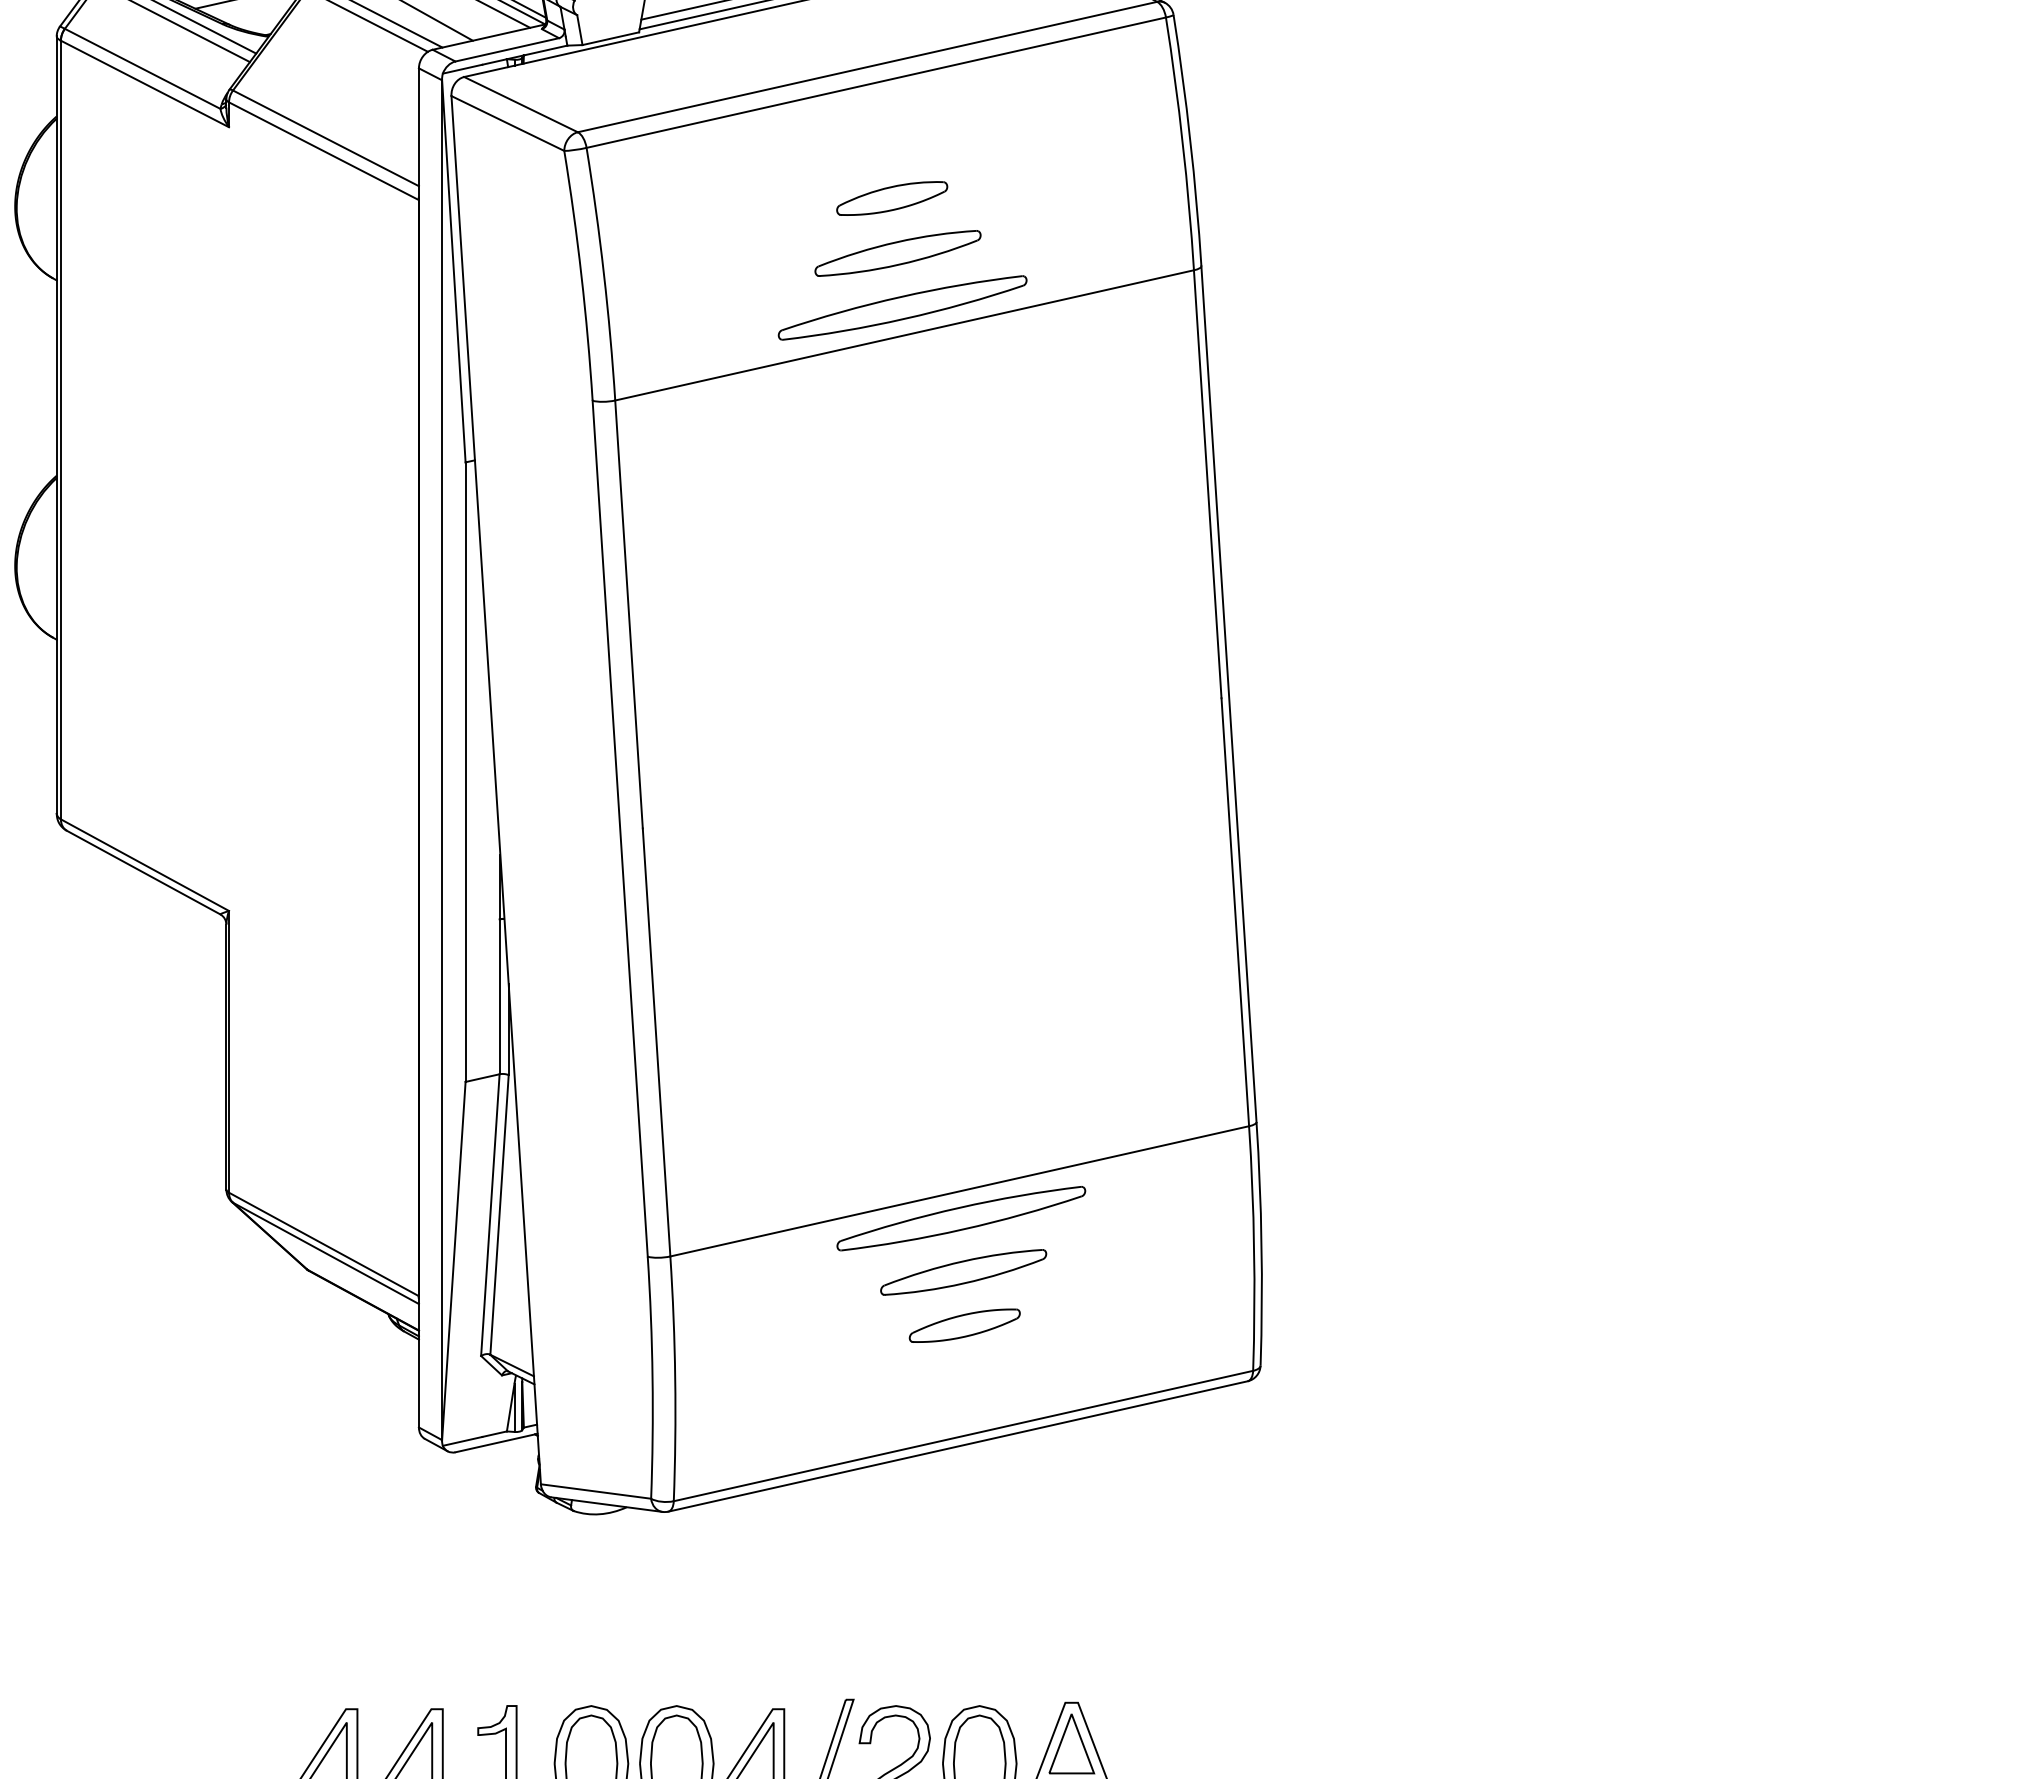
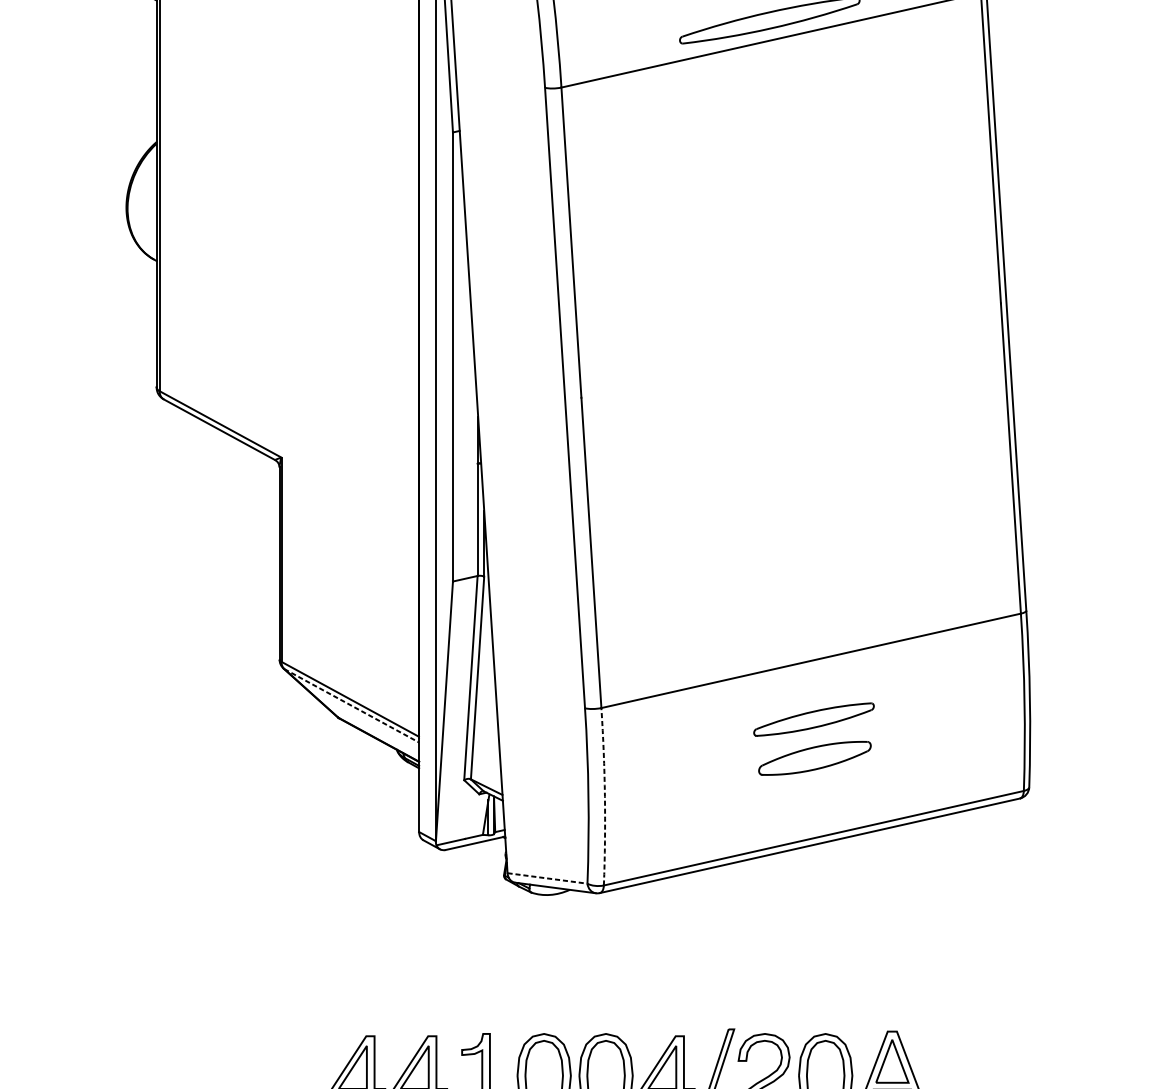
part: (961, 1218) -> (812, 680), removed
line: (325, 1253) -> (351, 705), solid -> dashed
part: (964, 1325) -> (814, 758), size x1.4
arc: (675, 1378) -> (605, 796), solid -> dashed
line: (596, 1491) -> (547, 878), solid -> dashed

